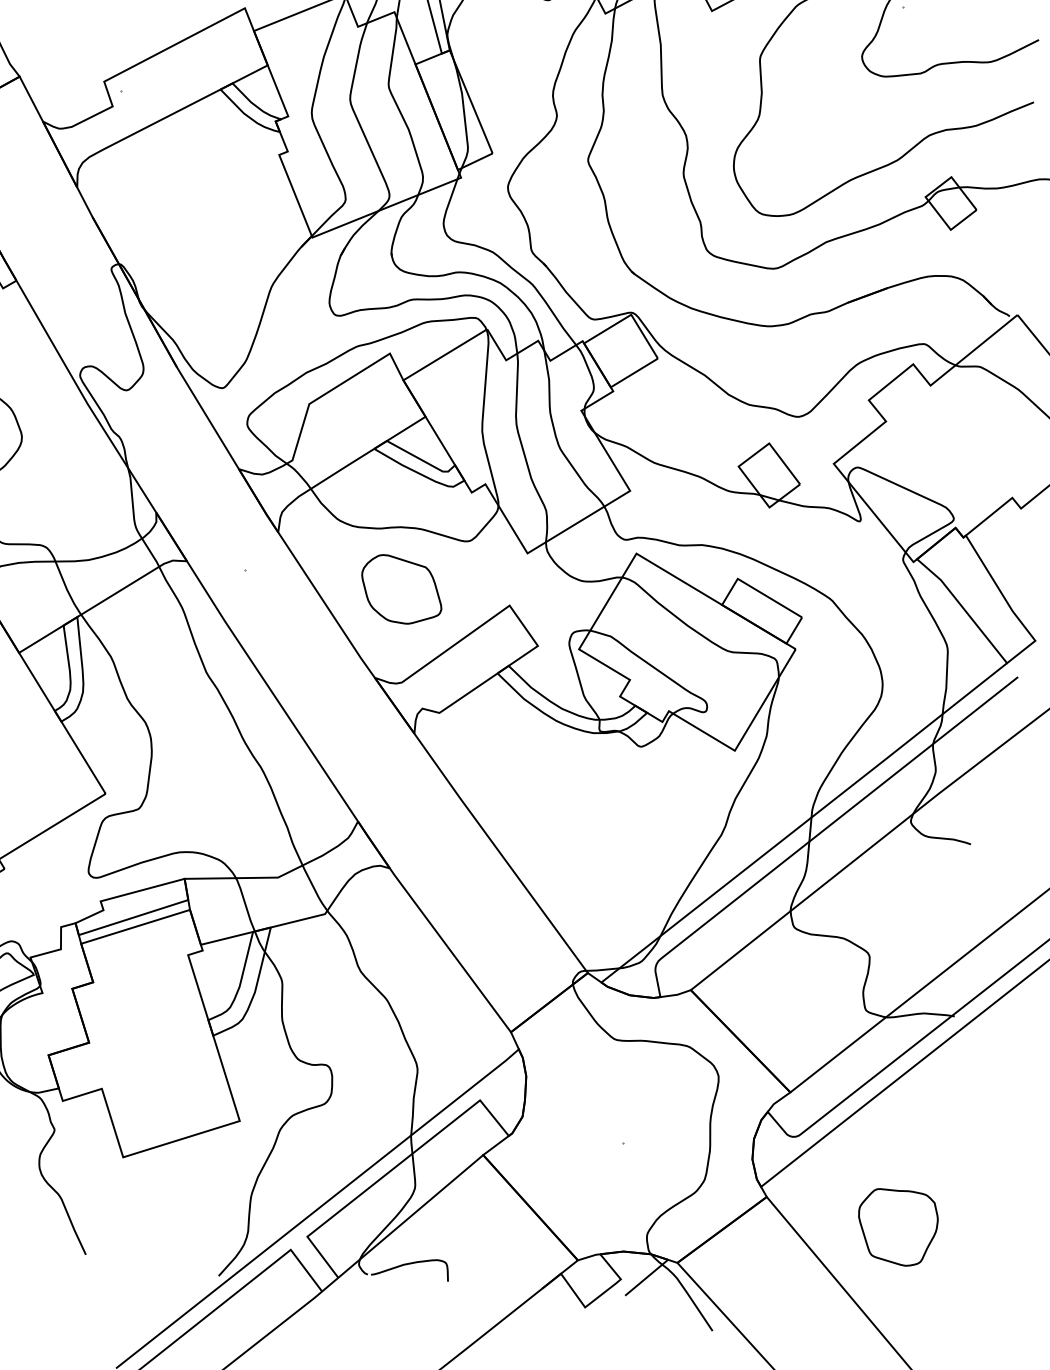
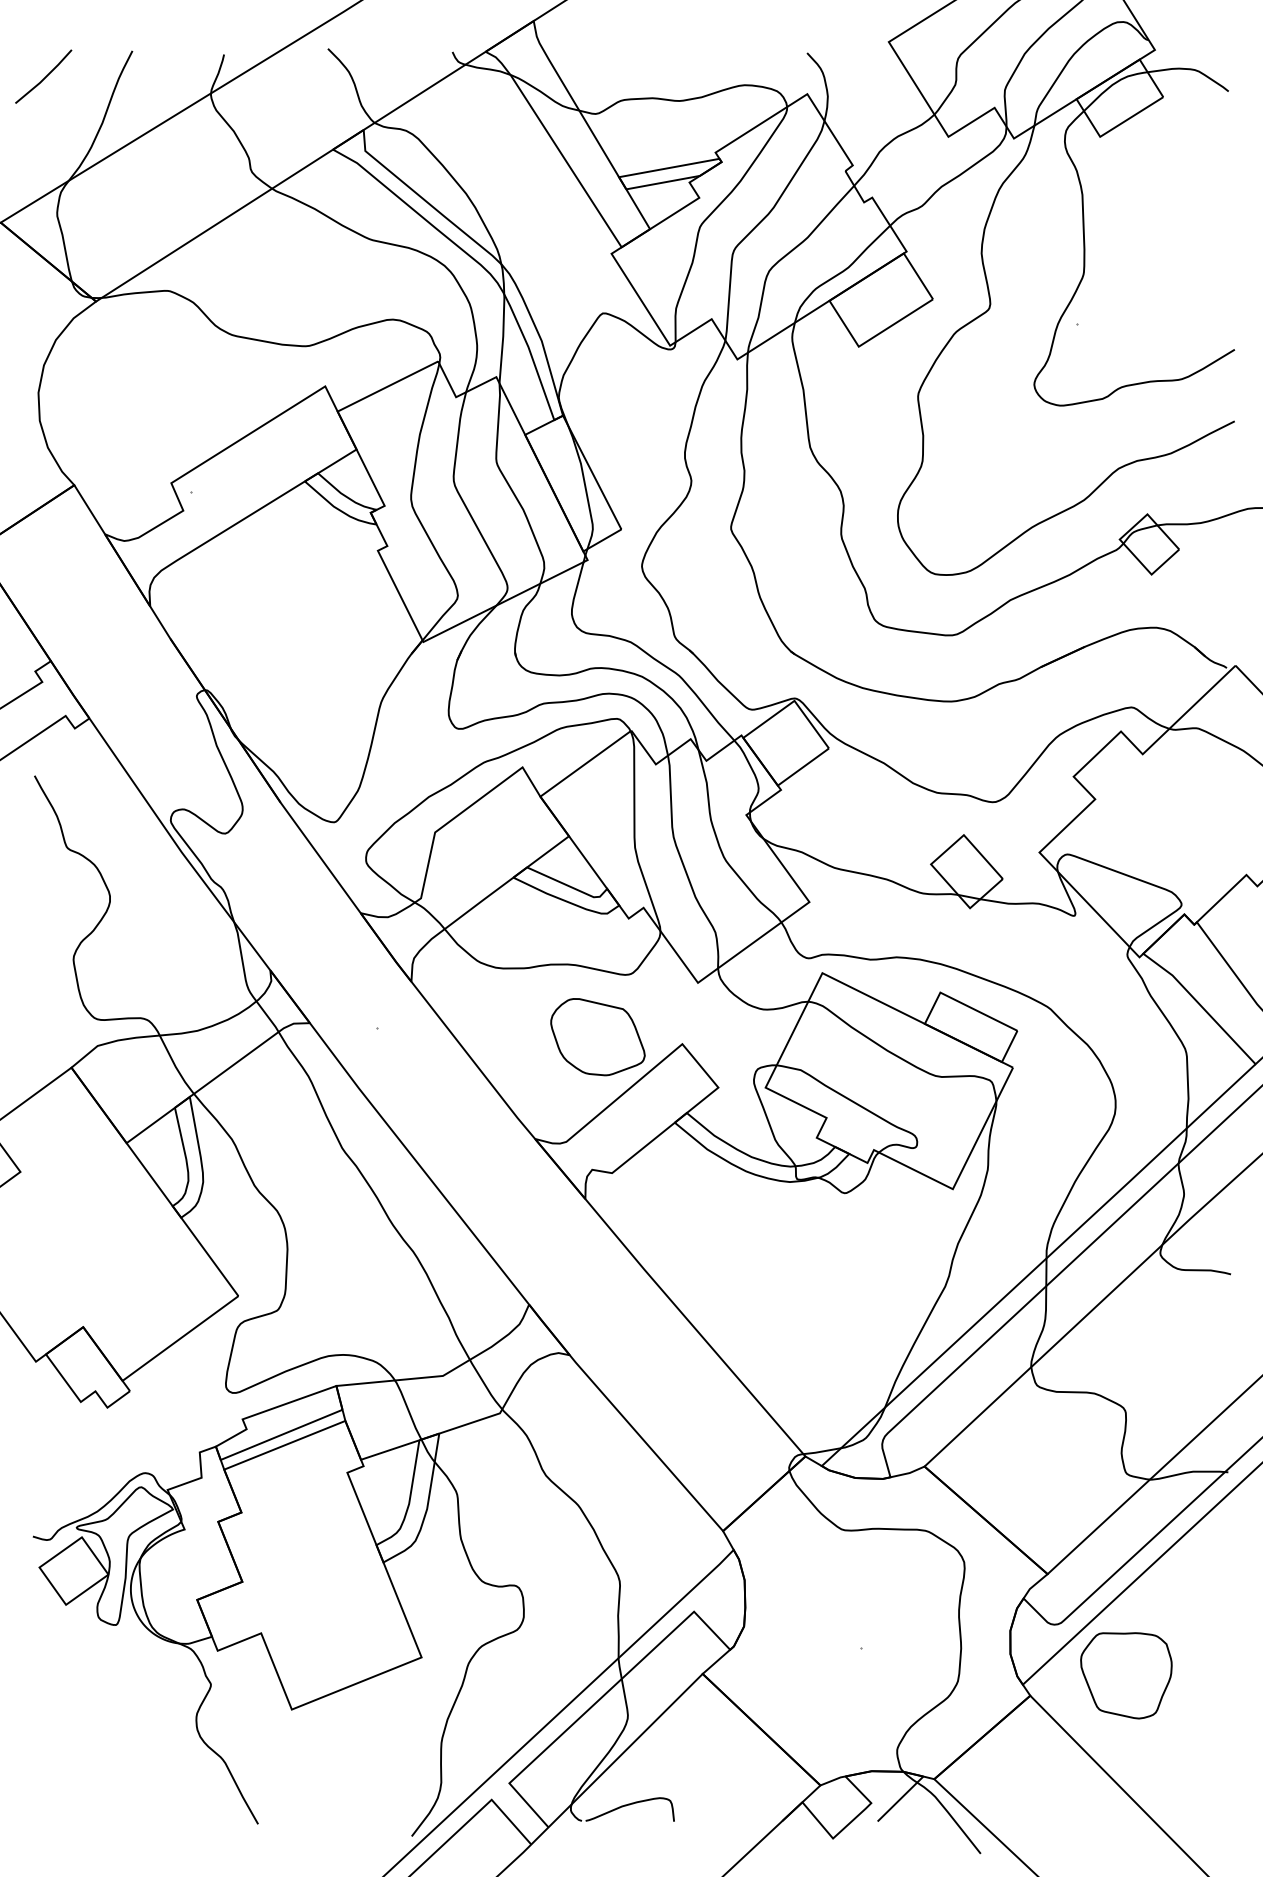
part: (401, 590) -> (597, 1037), moved
part: (897, 1227) -> (1126, 1675), moved

